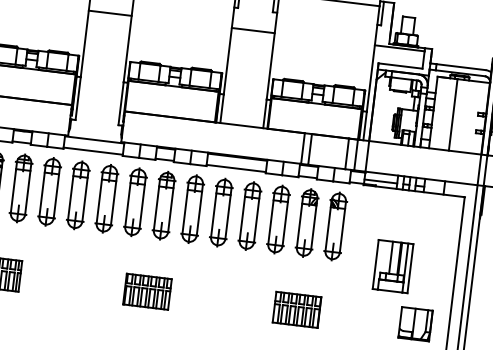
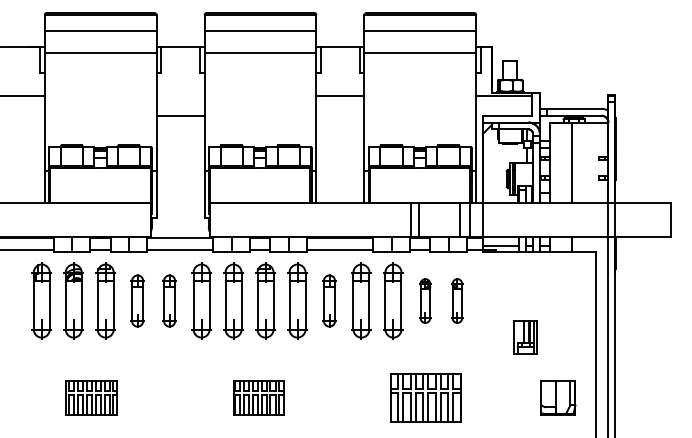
line: (110, 13) -> (180, 116), moved
part: (49, 191) -> (137, 300), size x0.7
part: (78, 194) -> (169, 300), size x0.7
part: (221, 212) -> (329, 300), size x0.7
part: (307, 222) -> (425, 300), size x0.6
part: (335, 225) -> (457, 300), size x0.6
part: (392, 266) -> (525, 337), size x0.6
part: (296, 309) -> (425, 397), size x1.4

